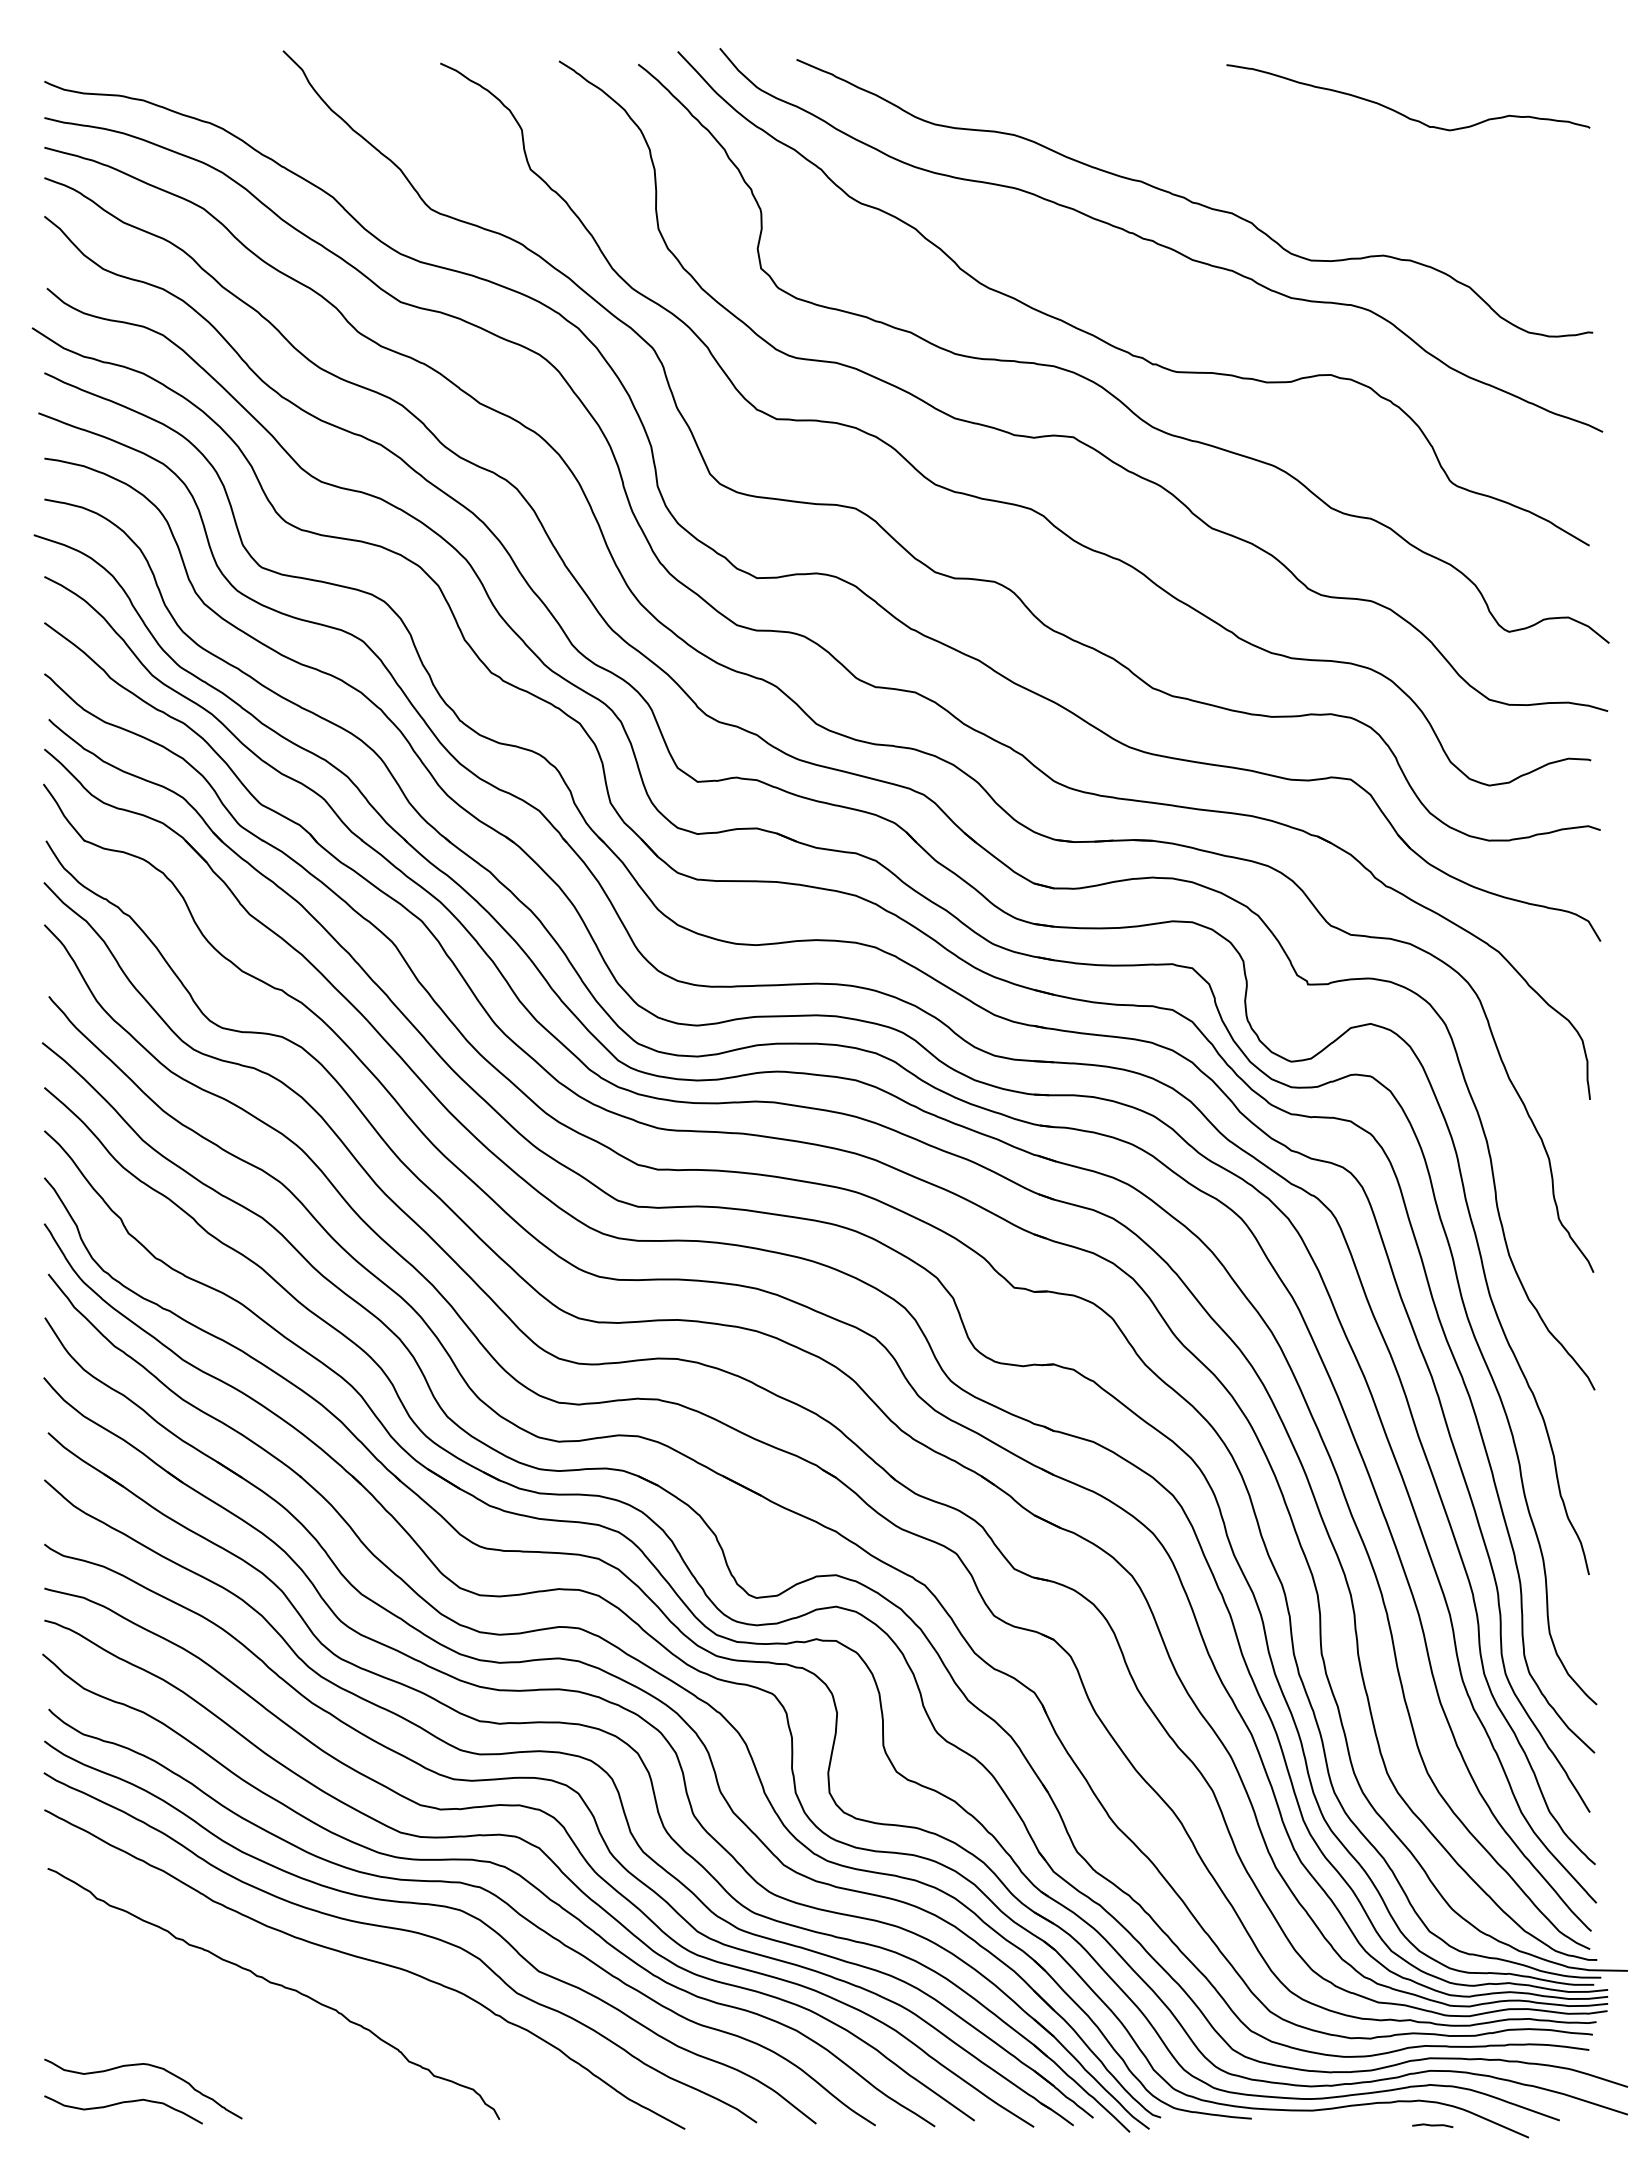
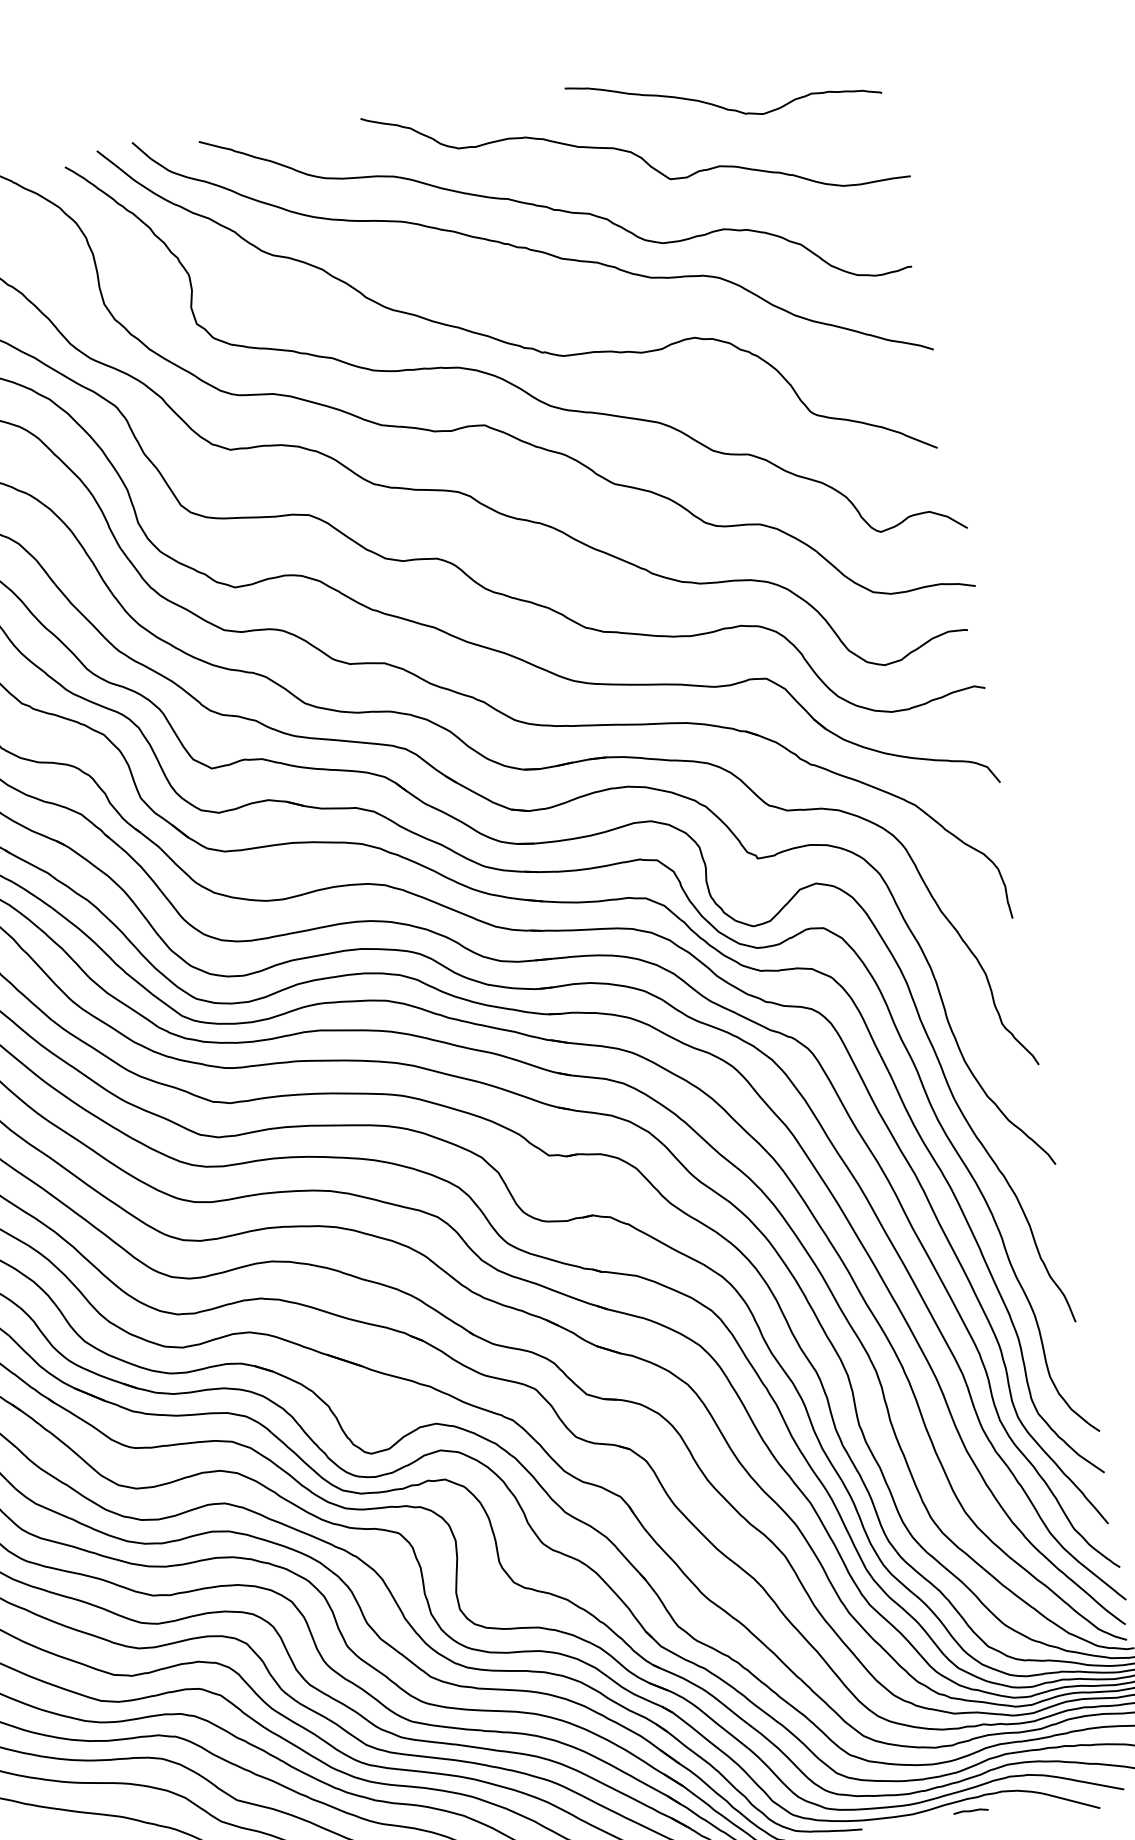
curve: (1293, 150) -> (633, 152), added
line: (1432, 2125) -> (970, 1811), moved

